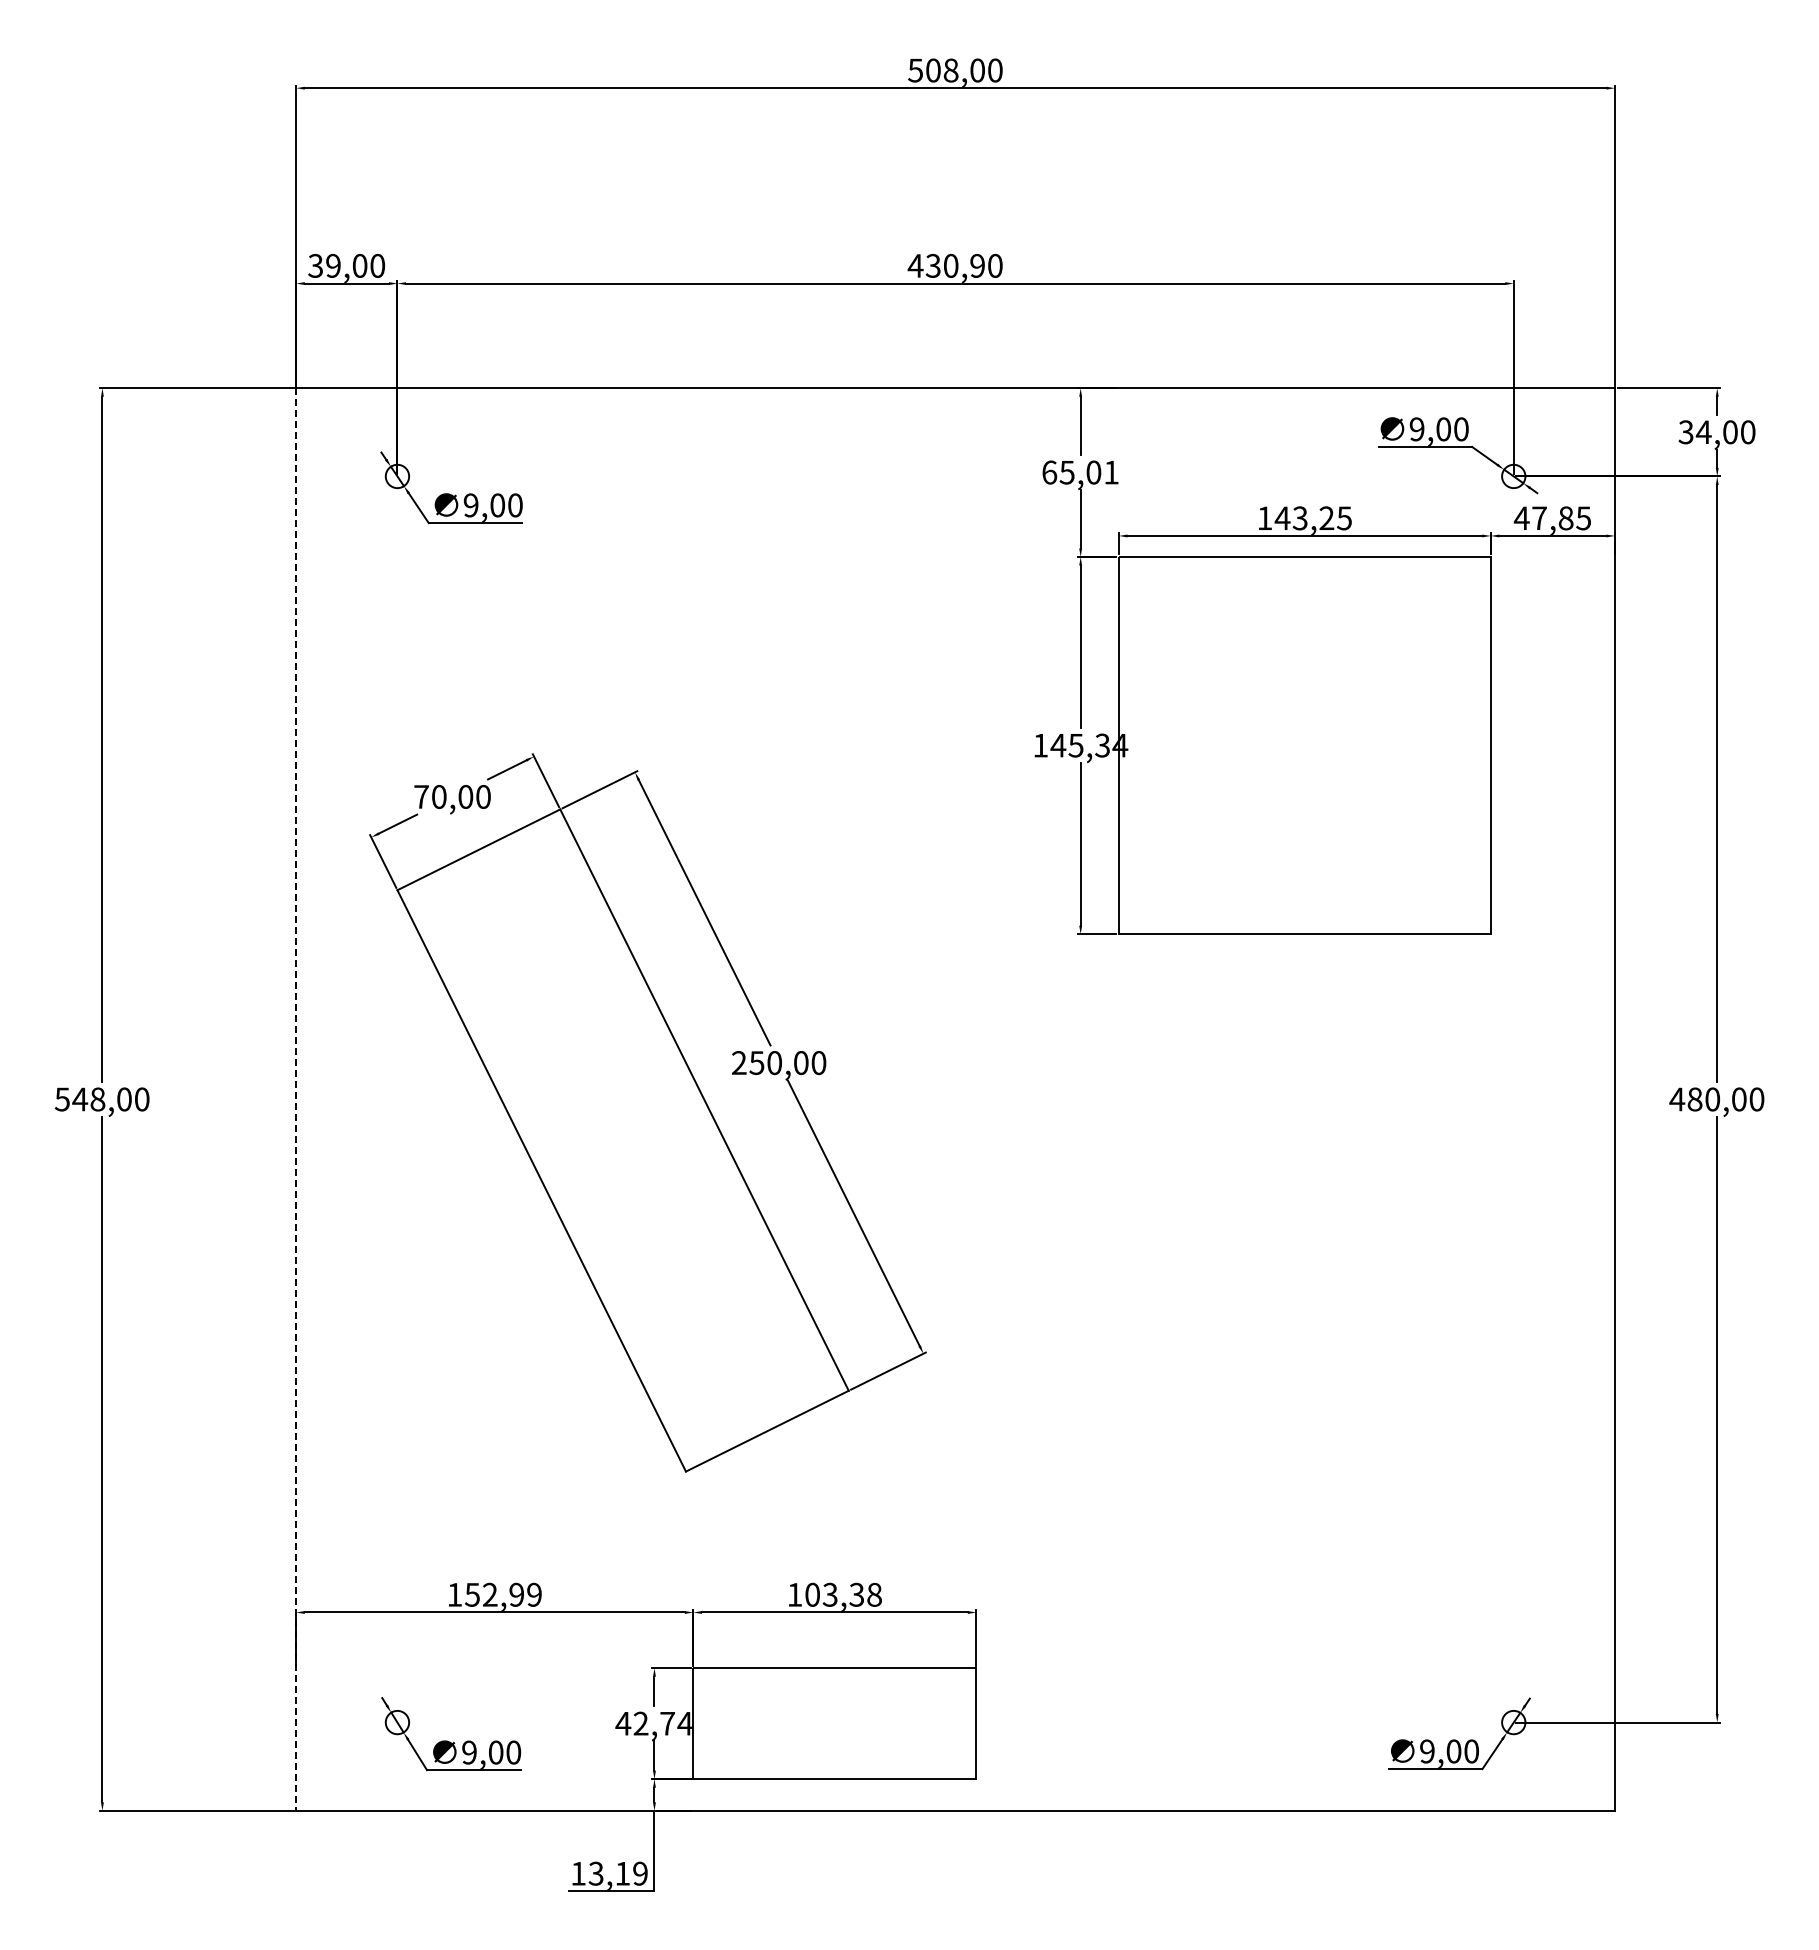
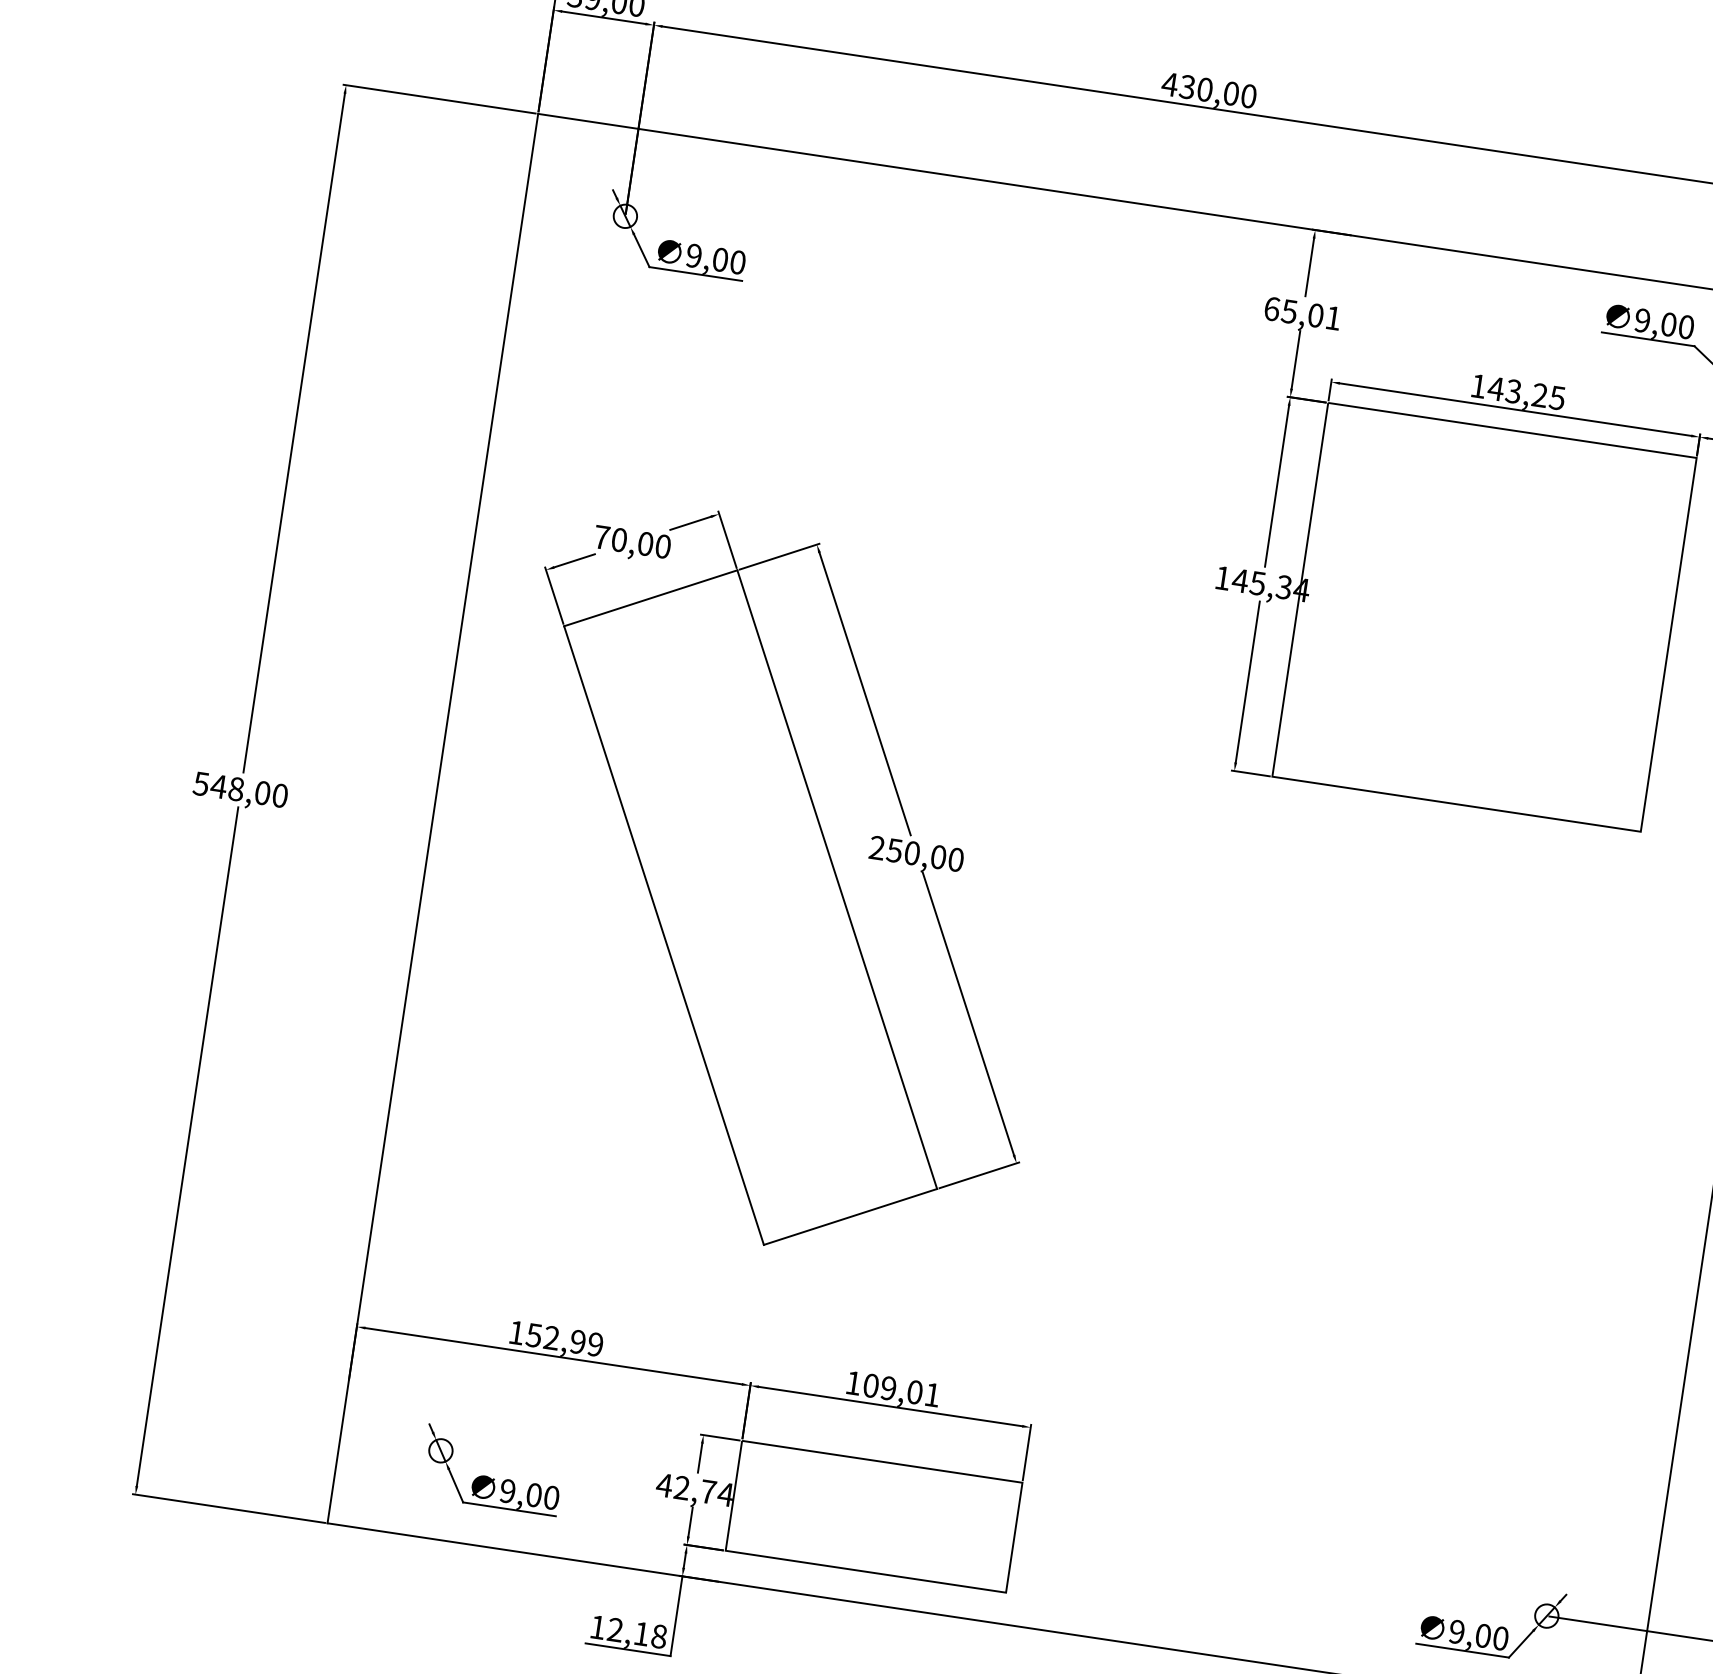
text: (977, 265) -> (1231, 93), 430,90 -> 430,00
line: (296, 1100) -> (432, 819), dashed -> solid
text: (851, 1594) -> (909, 1391), 103,38 -> 109,01
text: (617, 1873) -> (636, 1632), 13,19 -> 12,18

